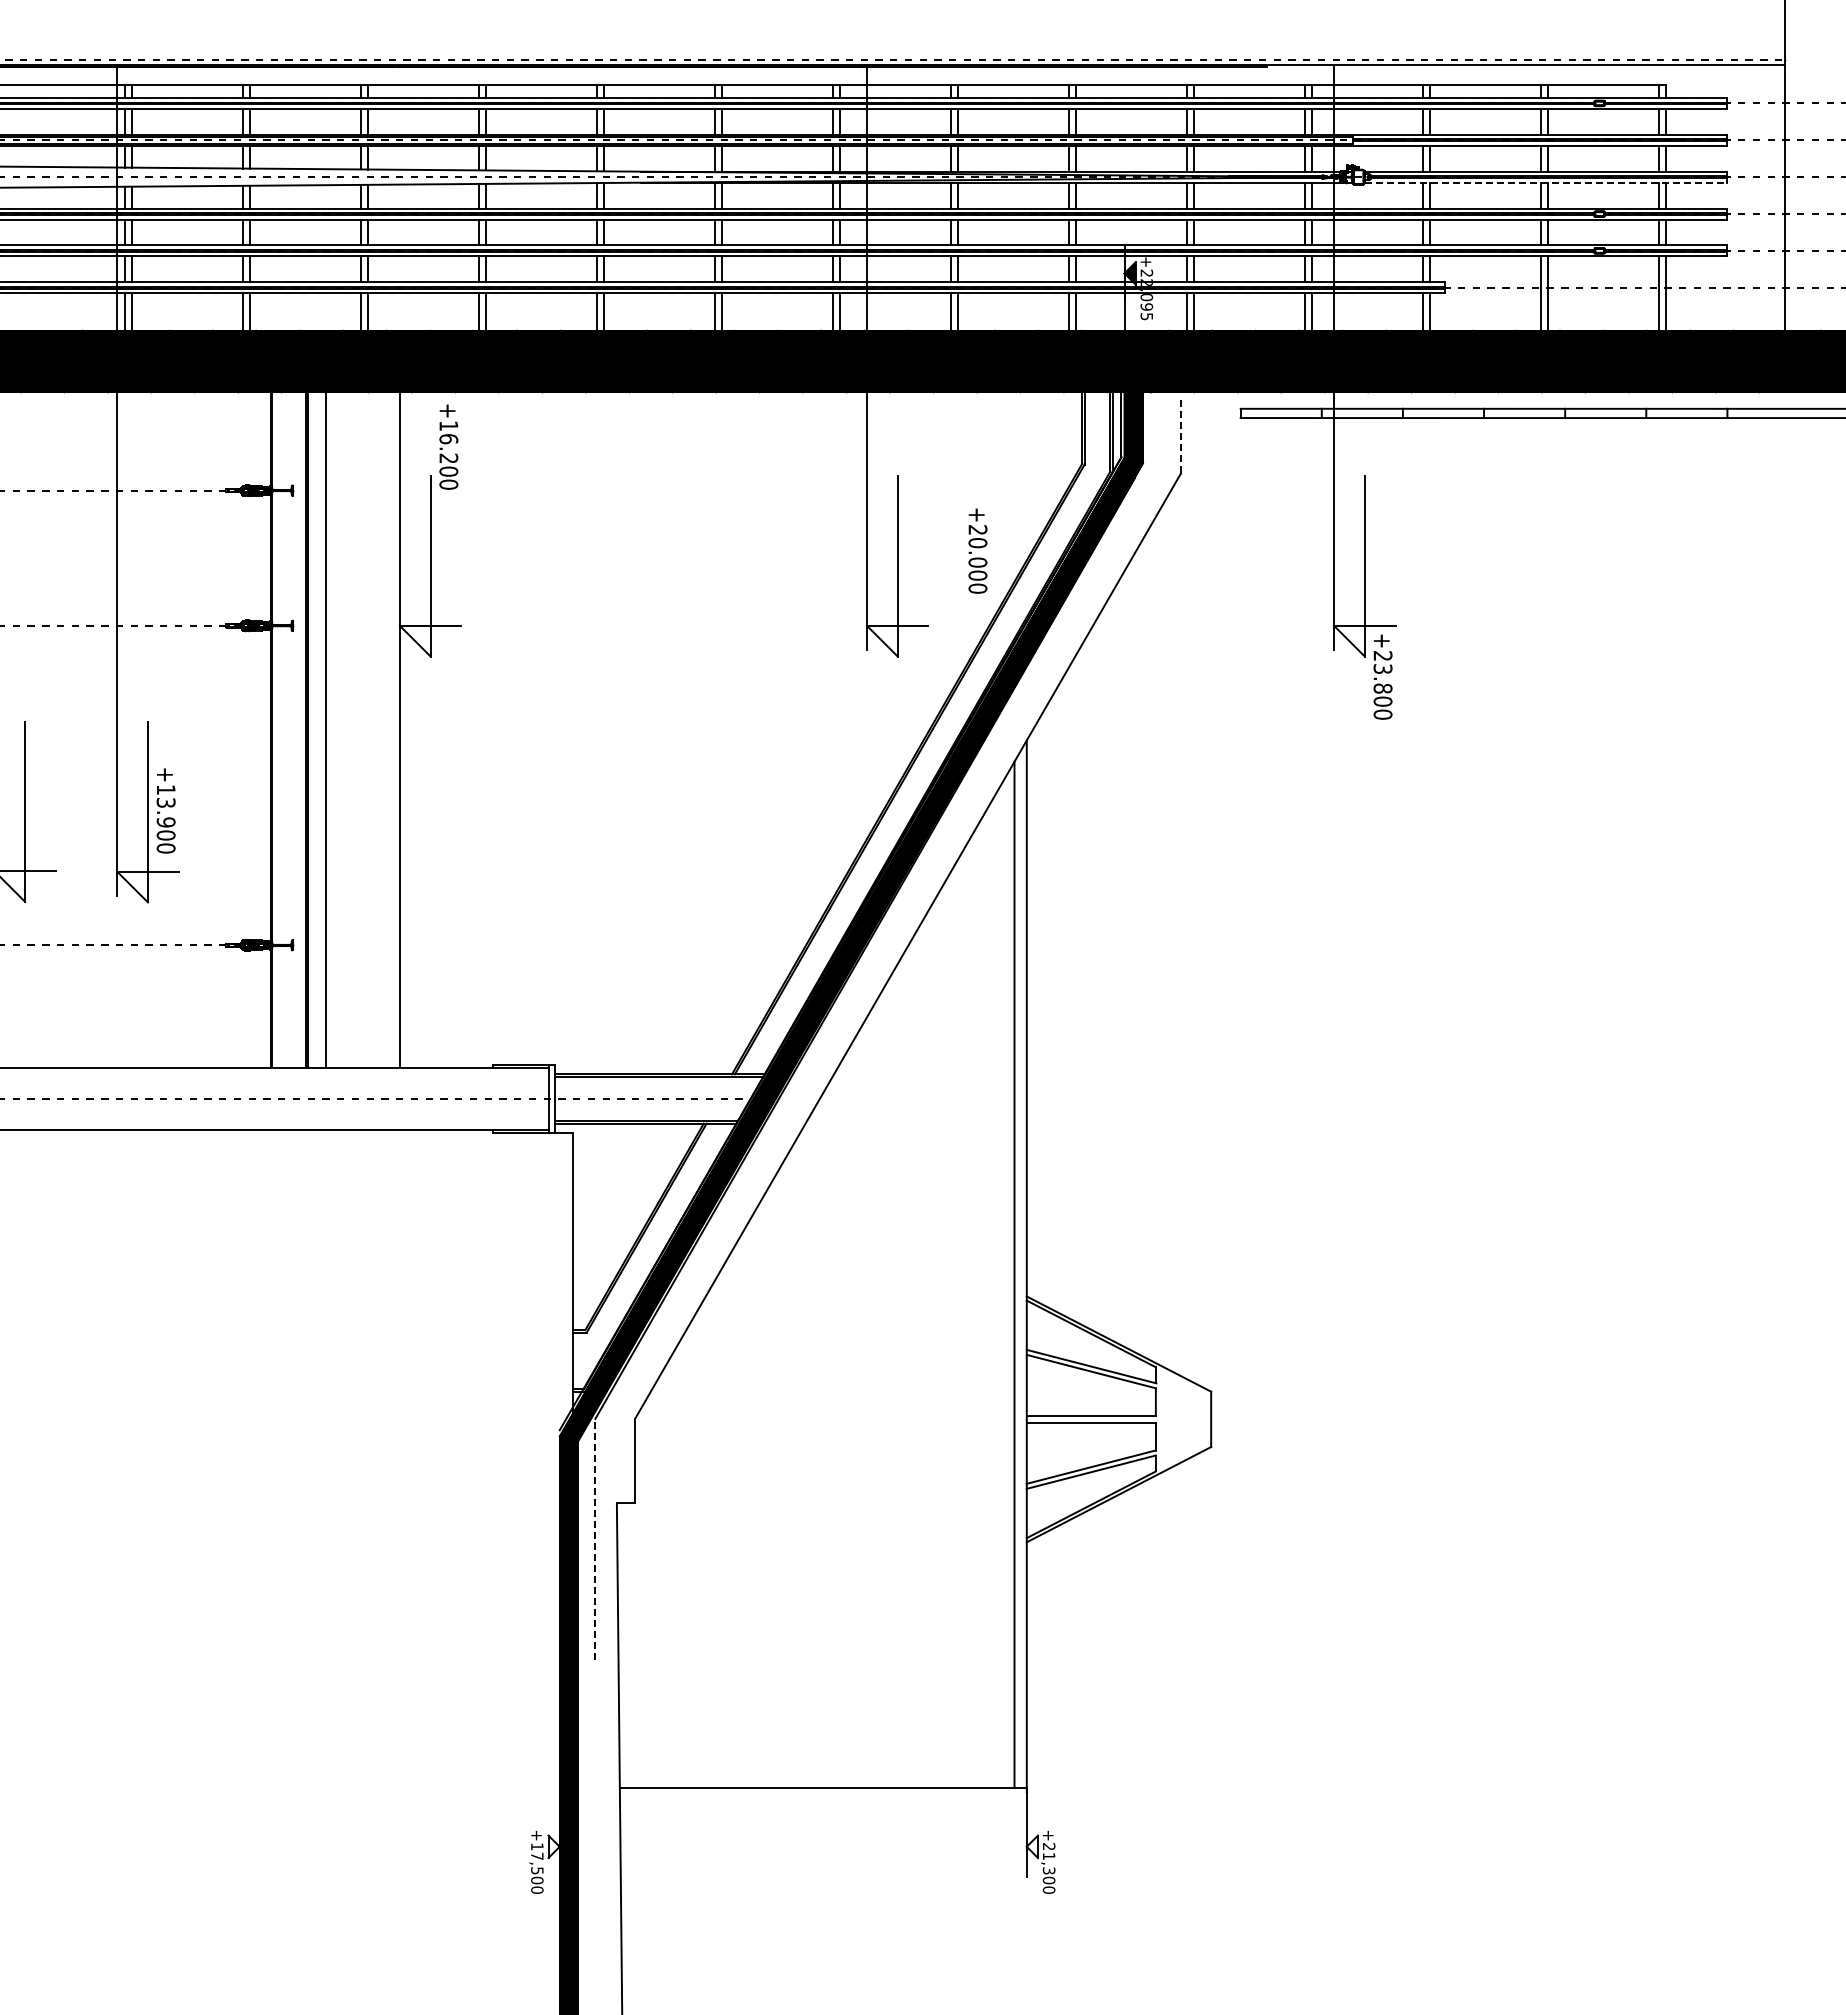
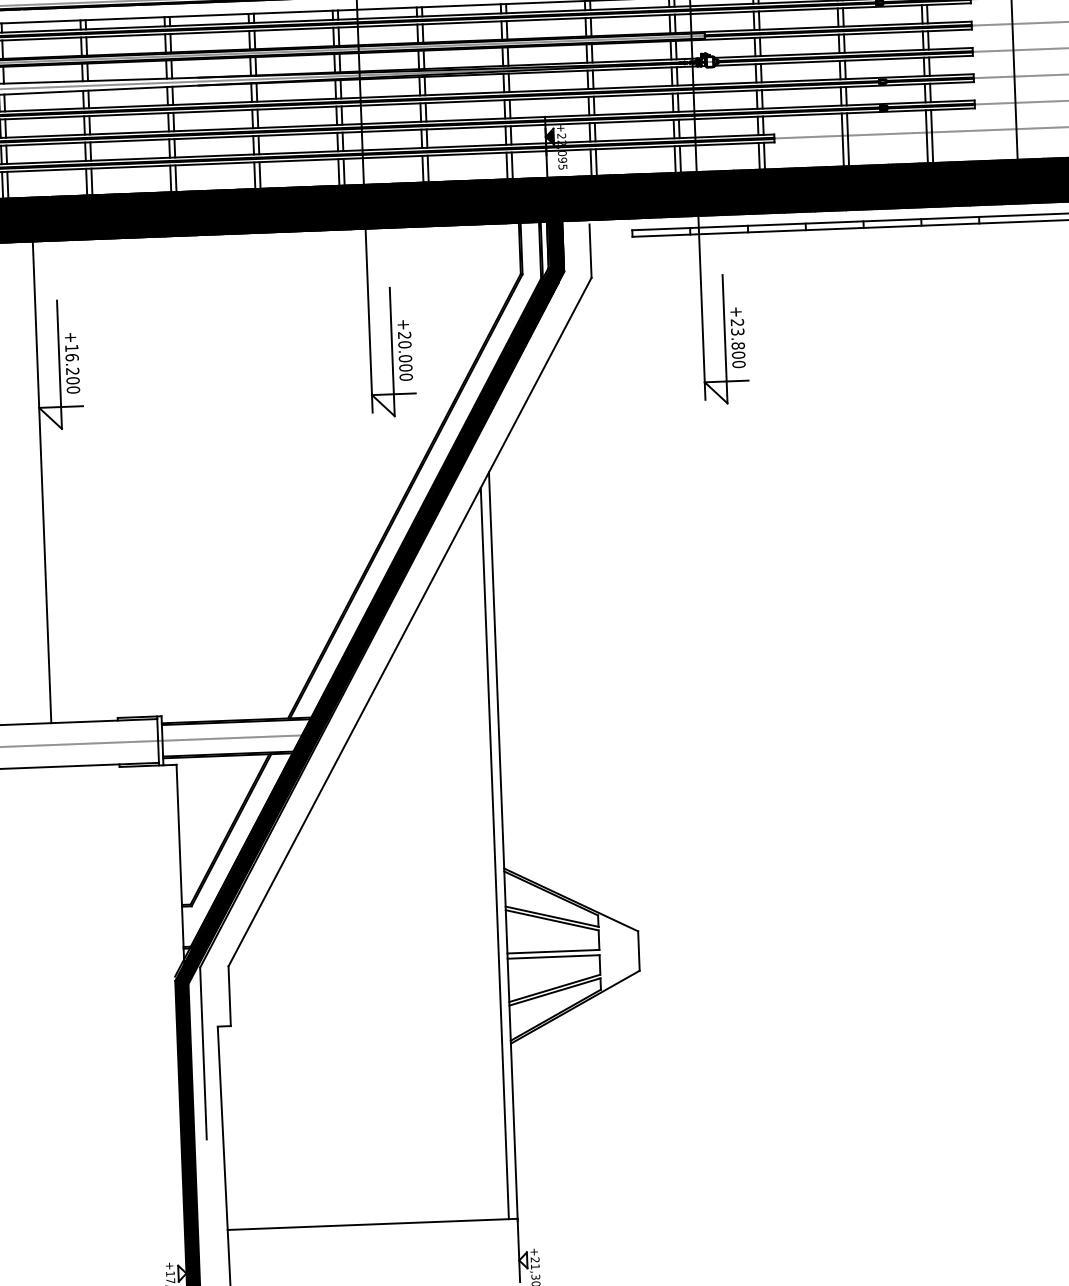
line: (1546, 182) -> (843, 60), dashed -> solid
line: (1181, 435) -> (590, 250), dashed -> solid
text: (448, 446) -> (72, 362), moved
text: (977, 550) -> (404, 350), moved
text: (1382, 676) -> (737, 337), moved
line: (595, 1539) -> (203, 1053), dashed -> solid

